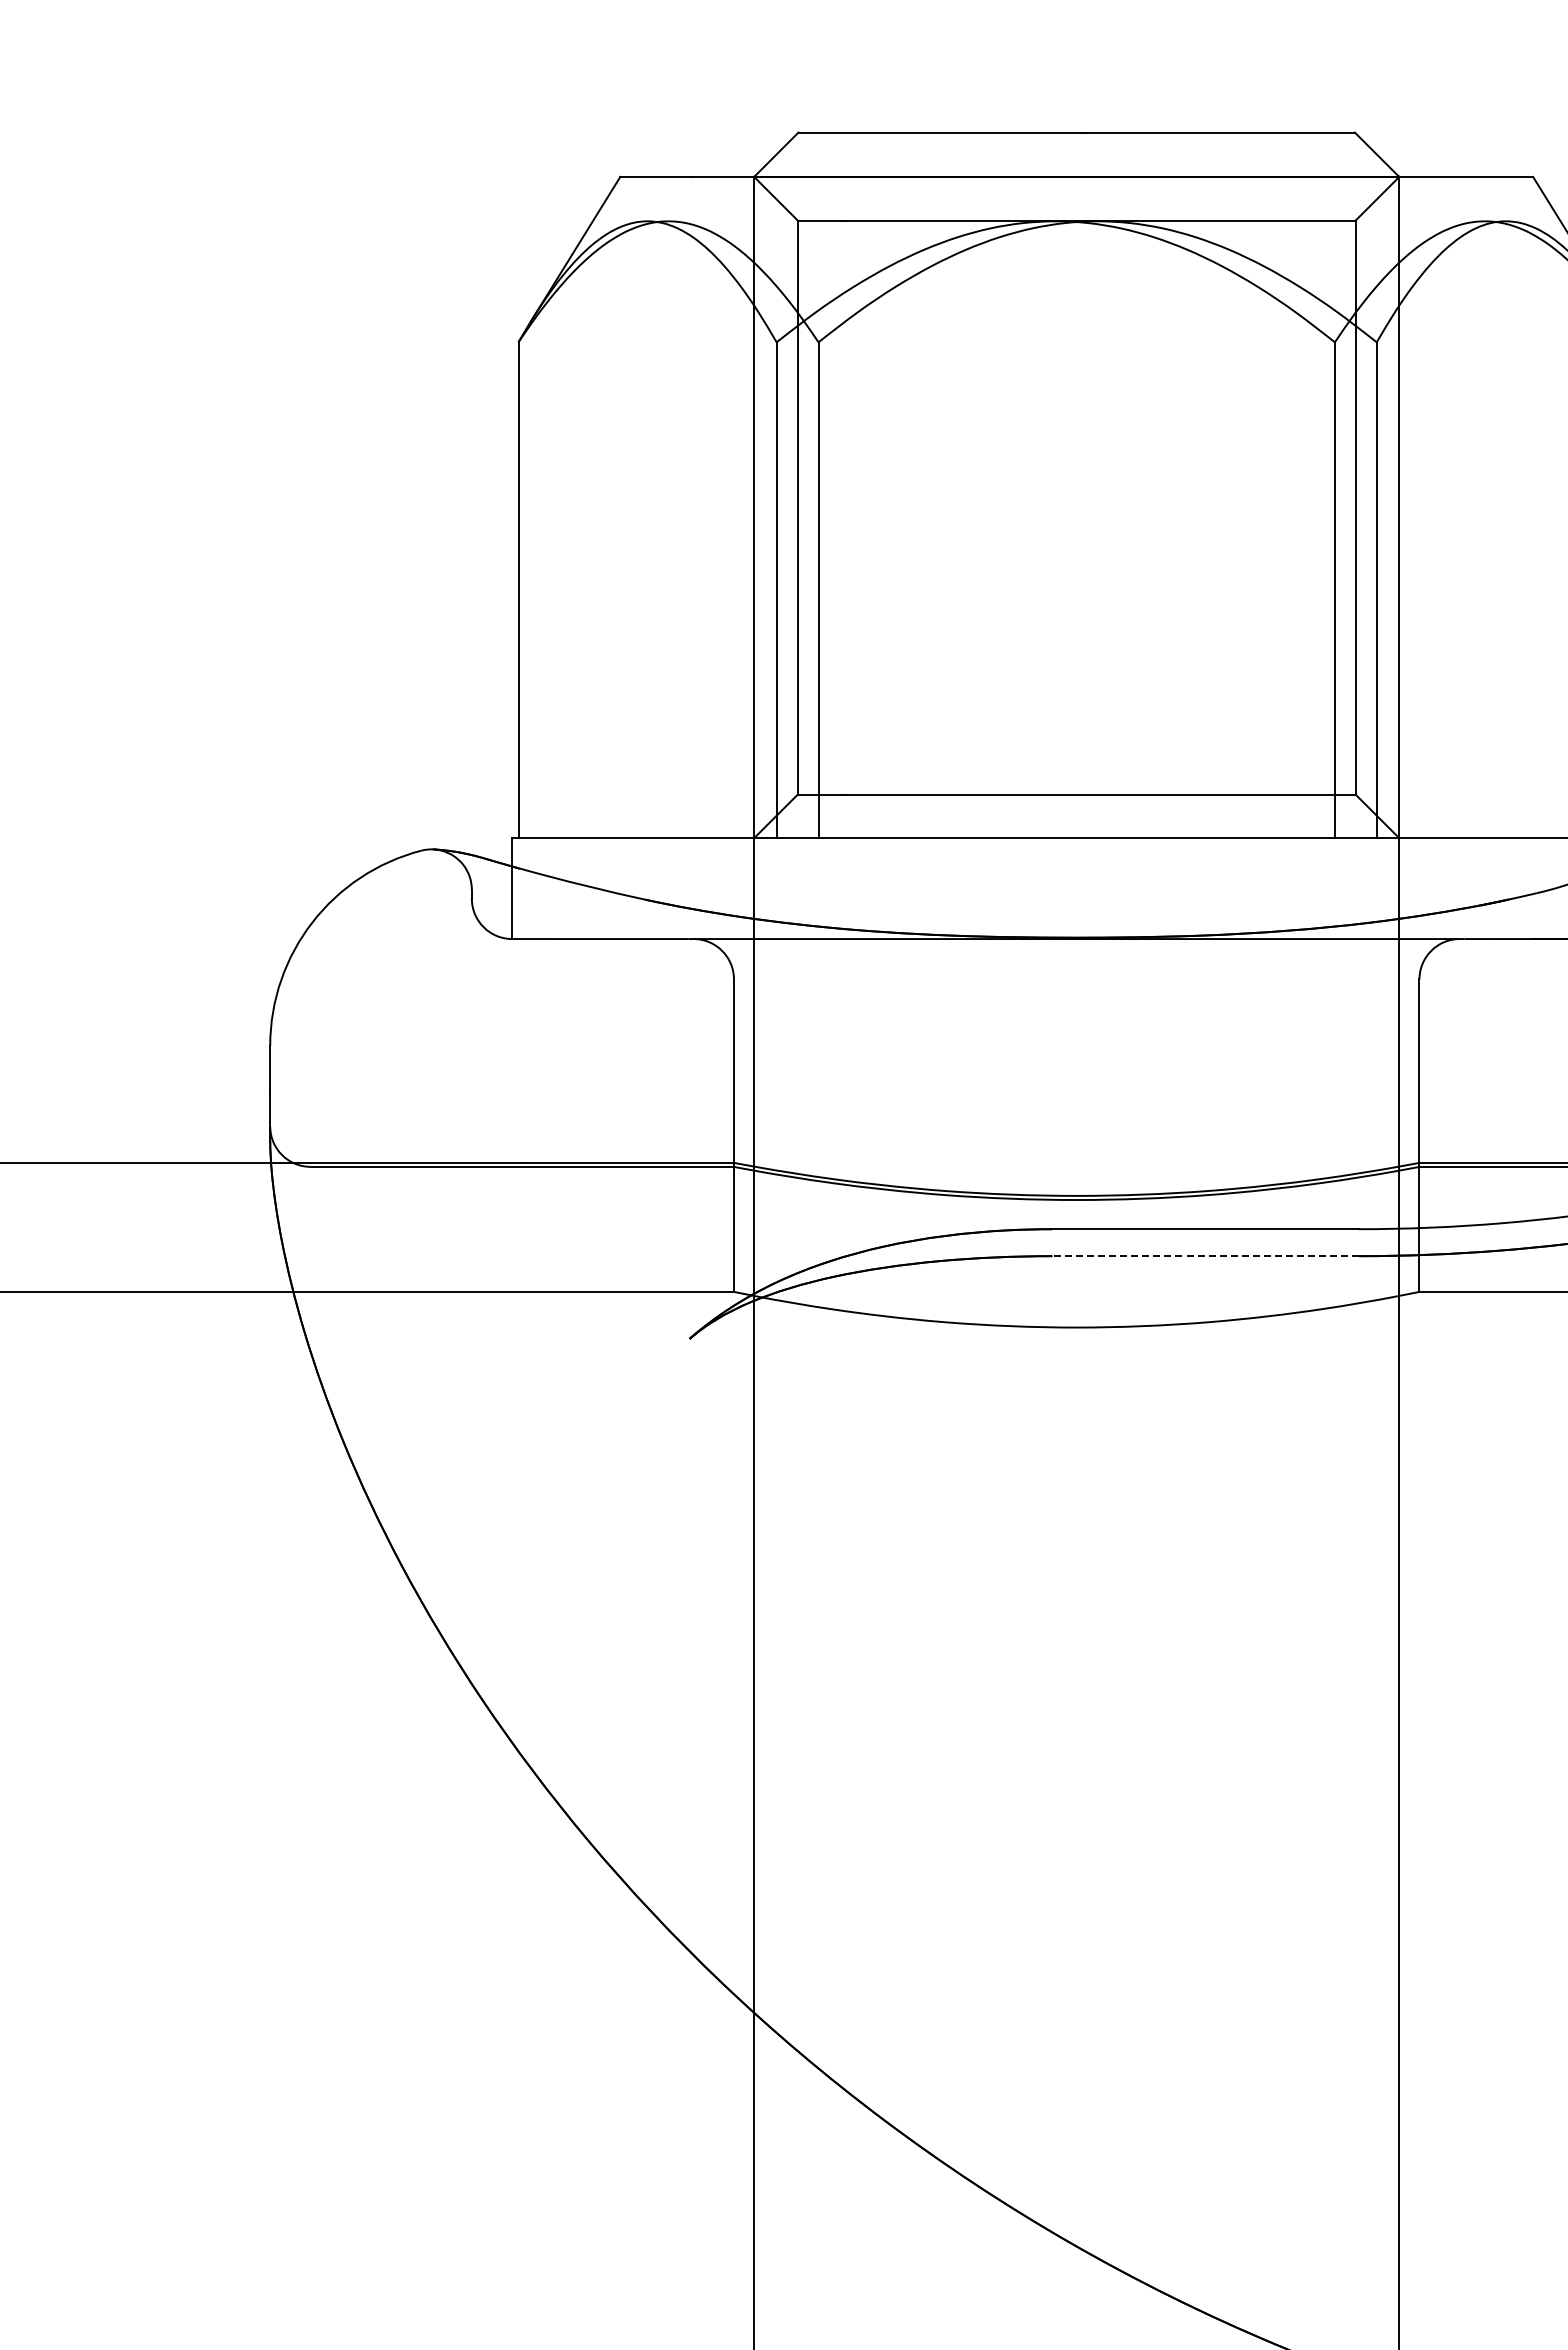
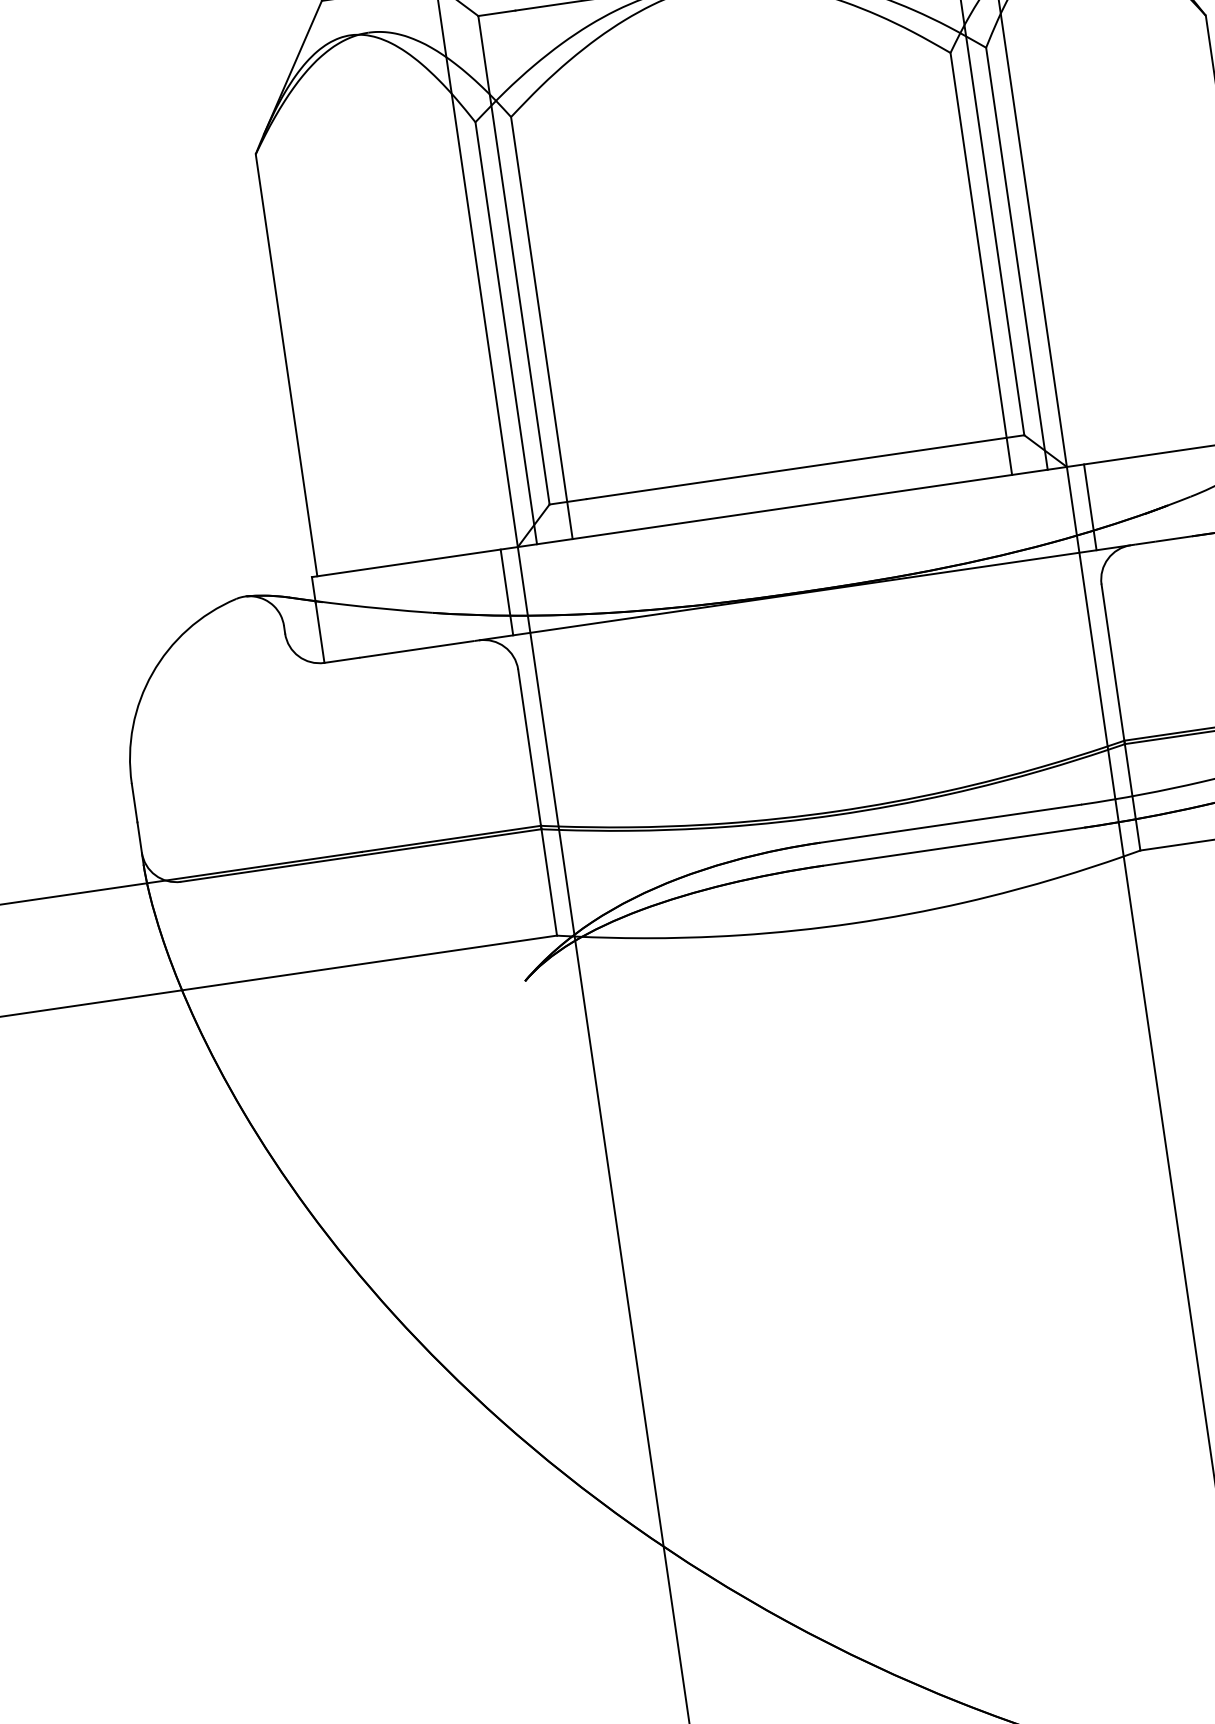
line: (733, 888) -> (506, 592), added
line: (1419, 888) -> (1090, 507), added
line: (1205, 1256) -> (953, 846), dashed -> solid

